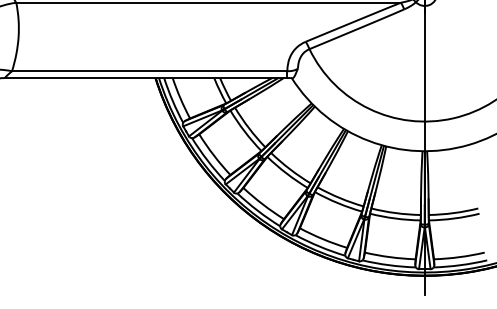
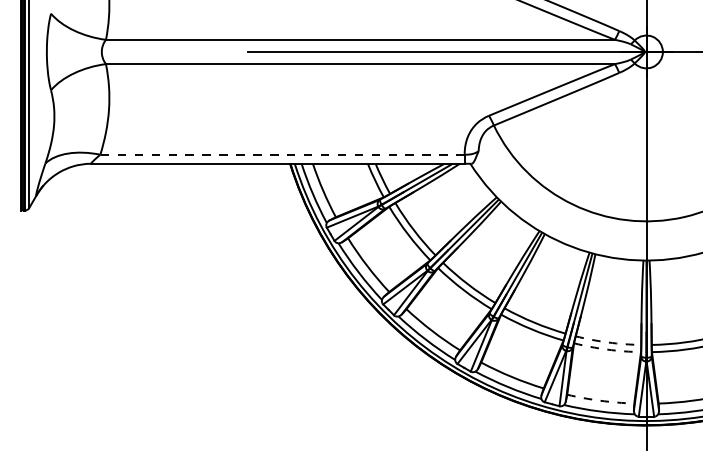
line: (149, 71) -> (282, 154), solid -> dashed
arc: (396, 213) -> (608, 342), solid -> dashed
arc: (395, 218) -> (607, 349), solid -> dashed
arc: (390, 256) -> (600, 400), solid -> dashed

